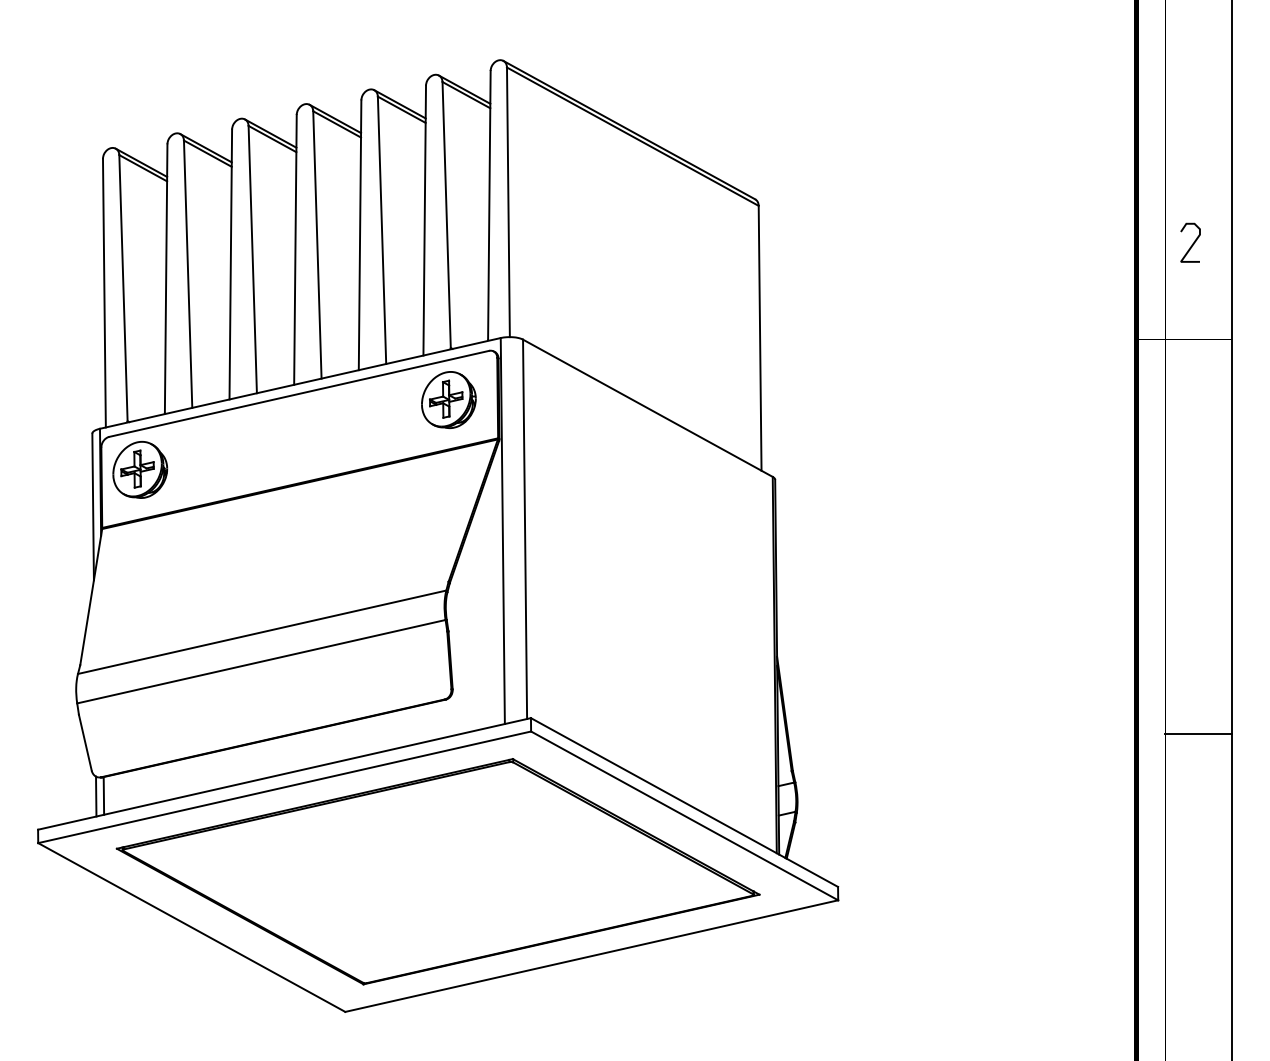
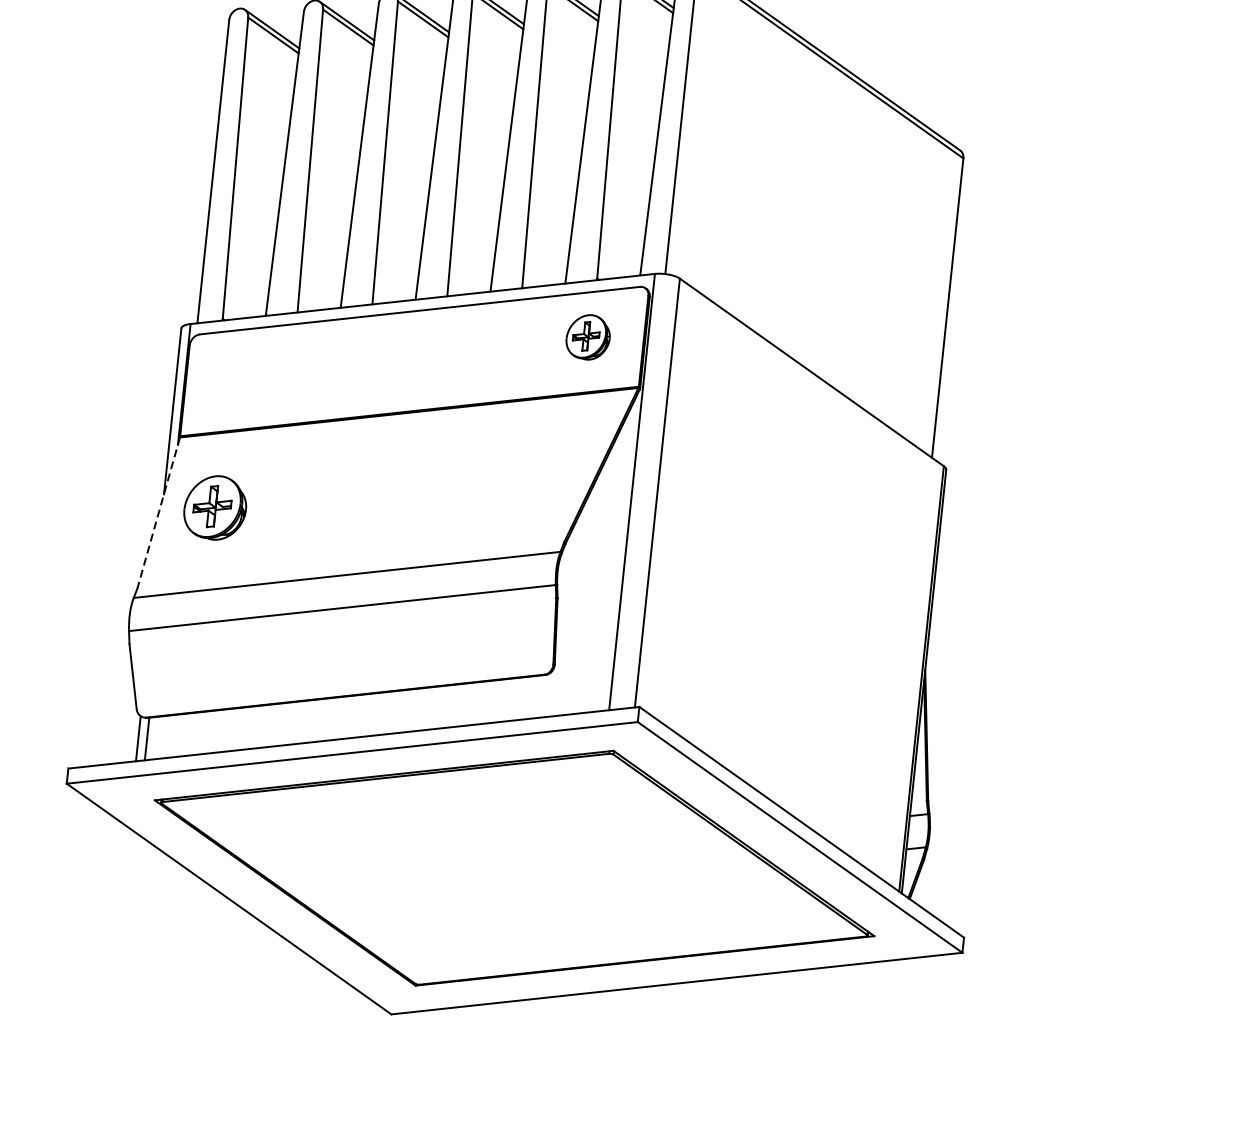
part: (448, 400) -> (587, 337), size x0.7
part: (140, 469) -> (215, 507), moved
line: (91, 597) -> (159, 513), solid -> dashed

